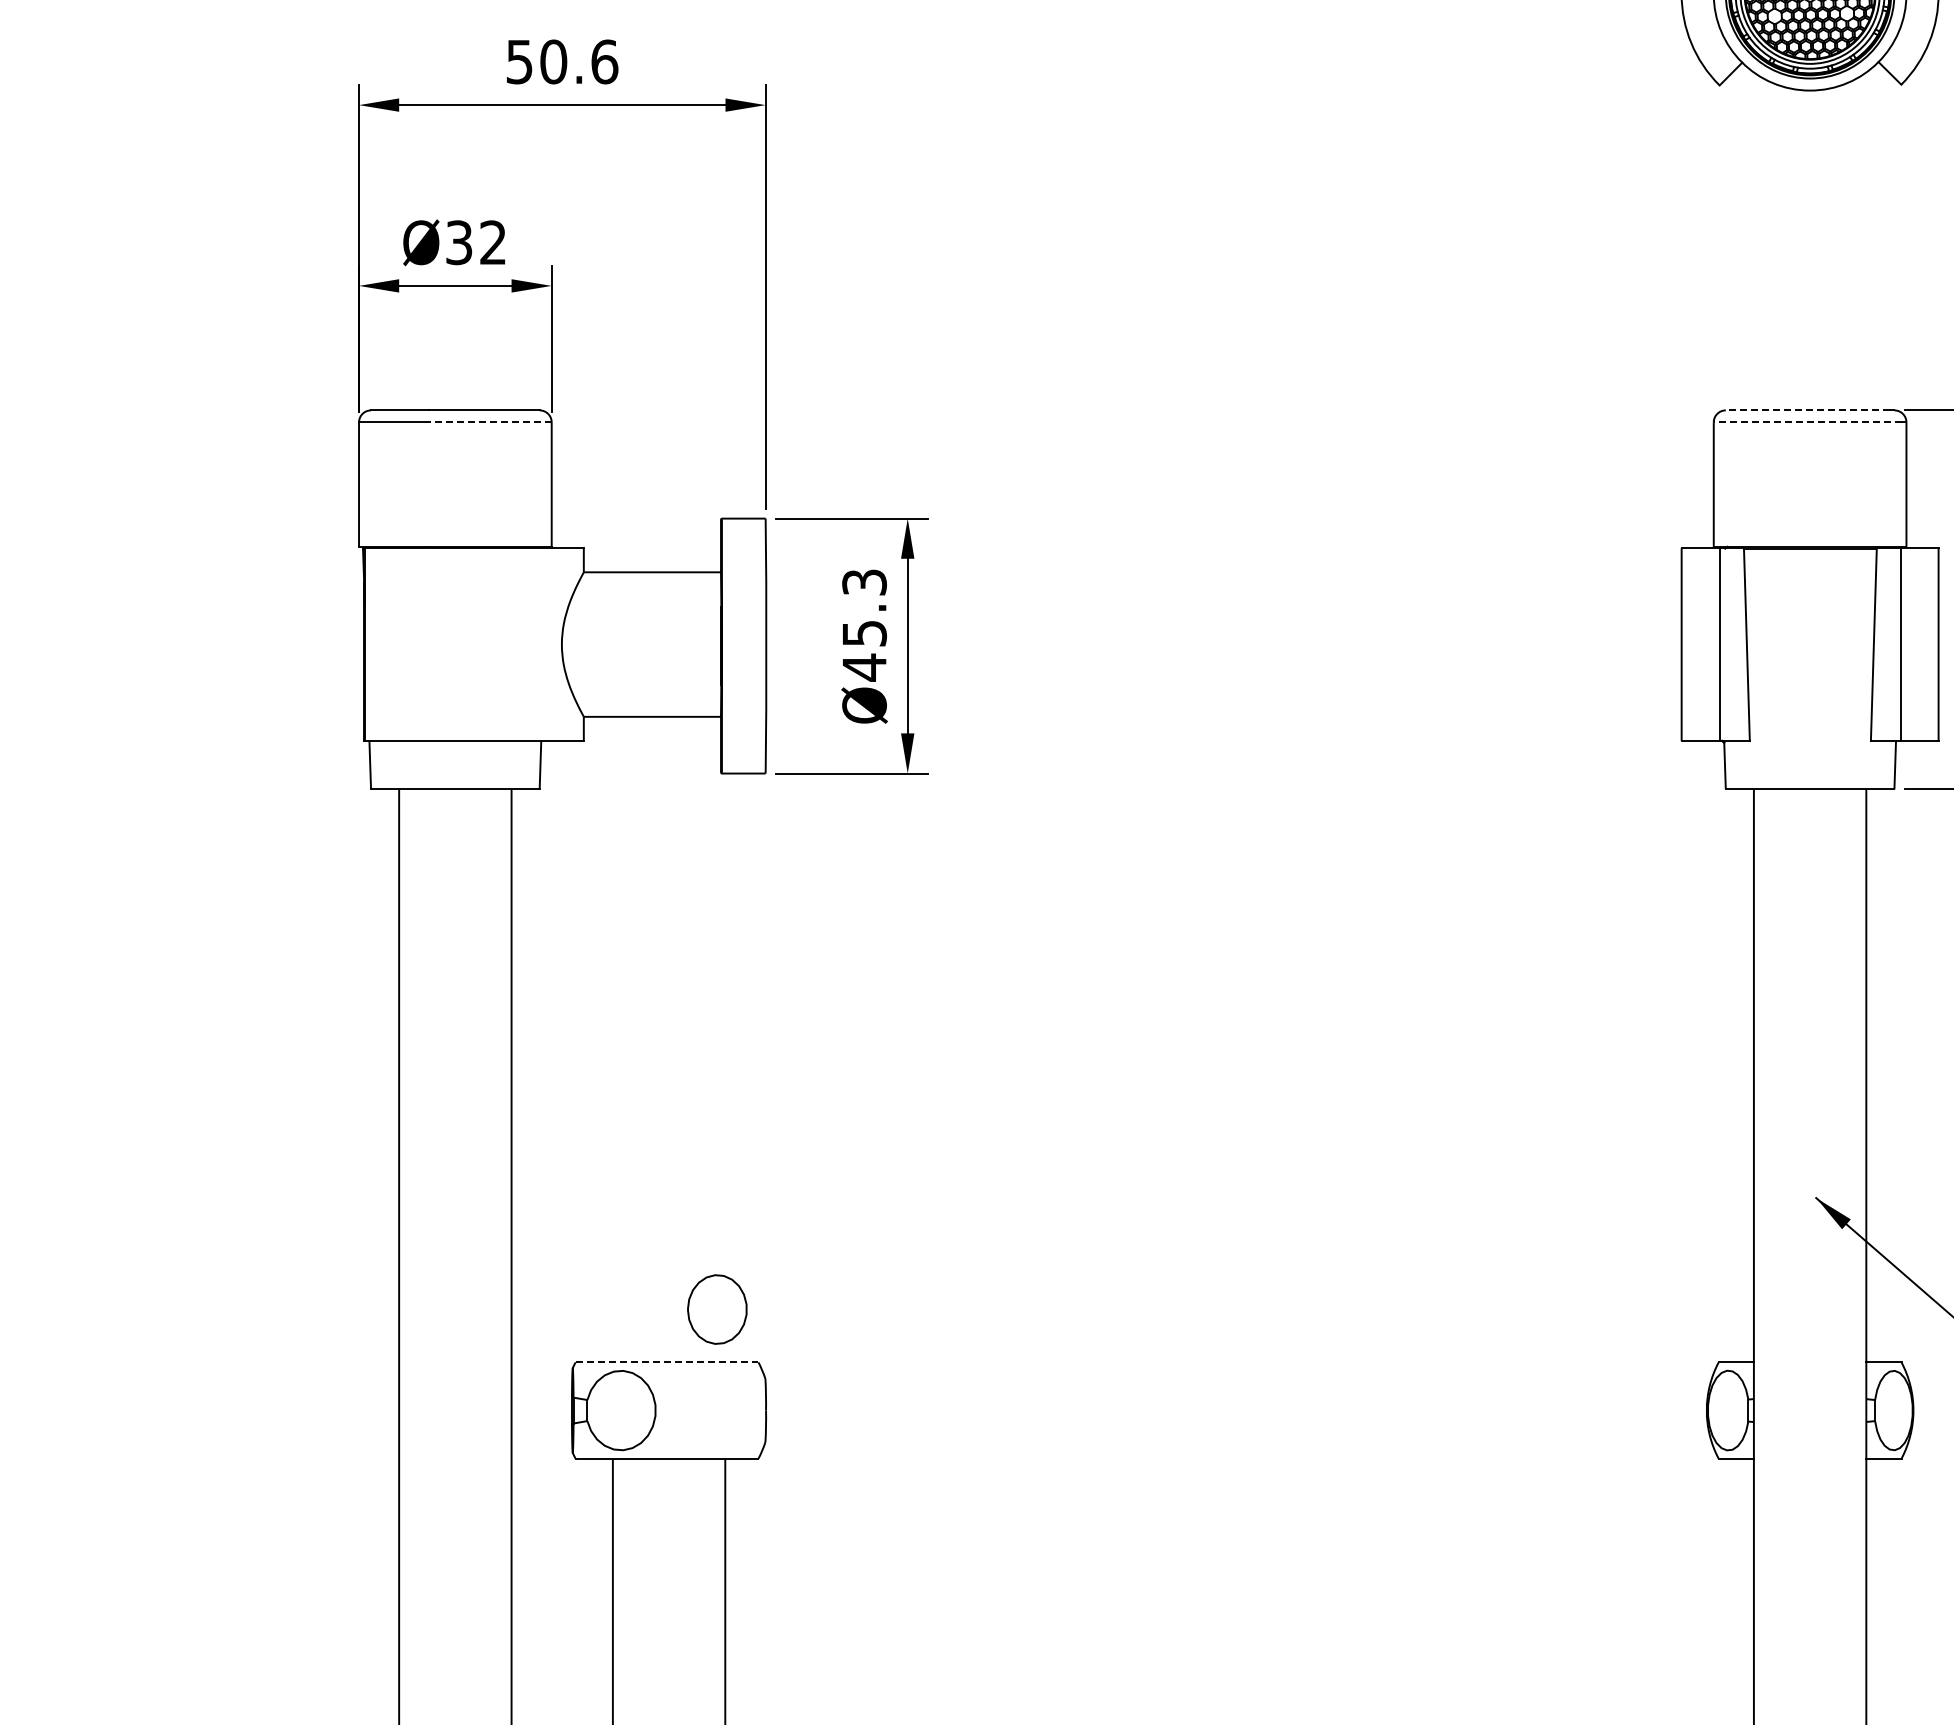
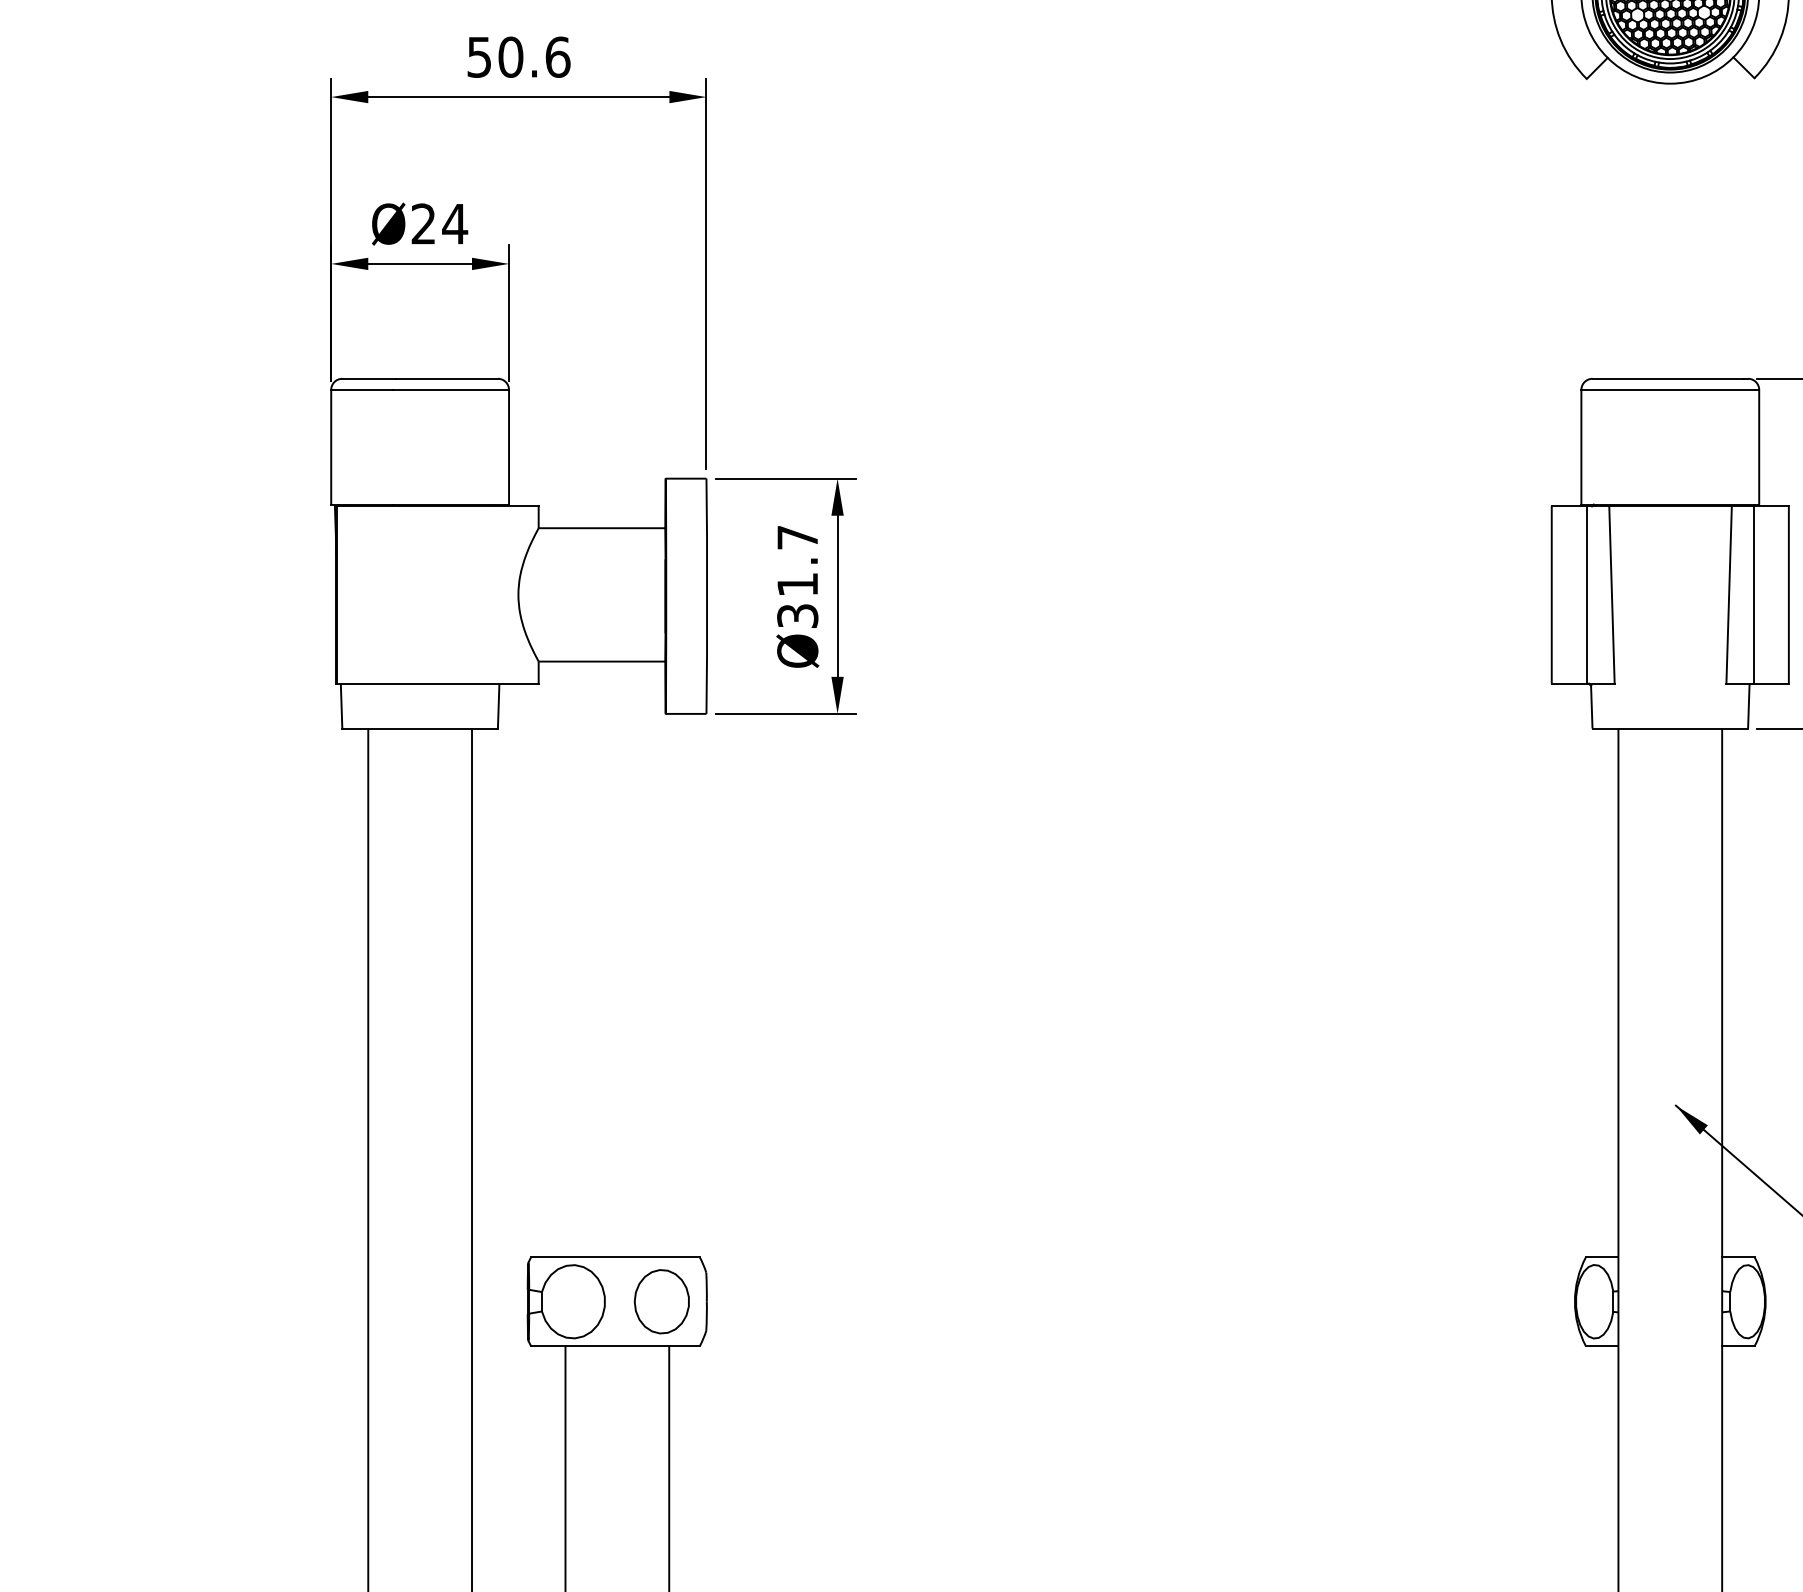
text: (476, 242) -> (439, 223), Ø32 -> Ø24
line: (1807, 410) -> (1667, 378), dashed -> solid
line: (488, 422) -> (450, 389), dashed -> solid
line: (1807, 422) -> (1667, 389), dashed -> solid
text: (864, 625) -> (797, 577), Ø45.3 -> Ø31.7
part: (717, 1309) -> (662, 1301), moved
line: (667, 1362) -> (615, 1257), dashed -> solid

